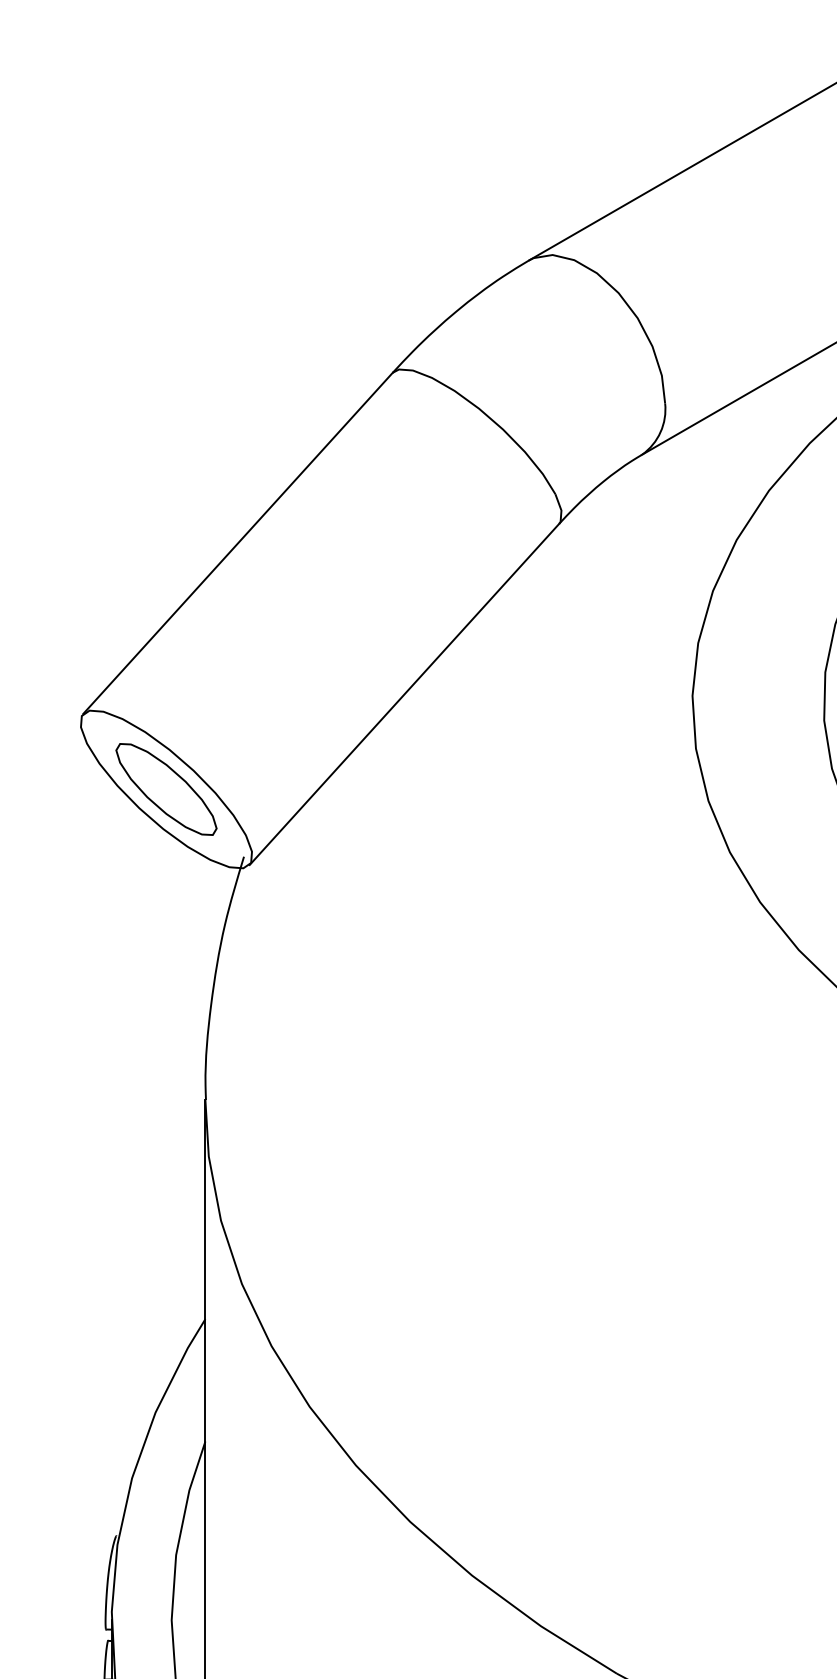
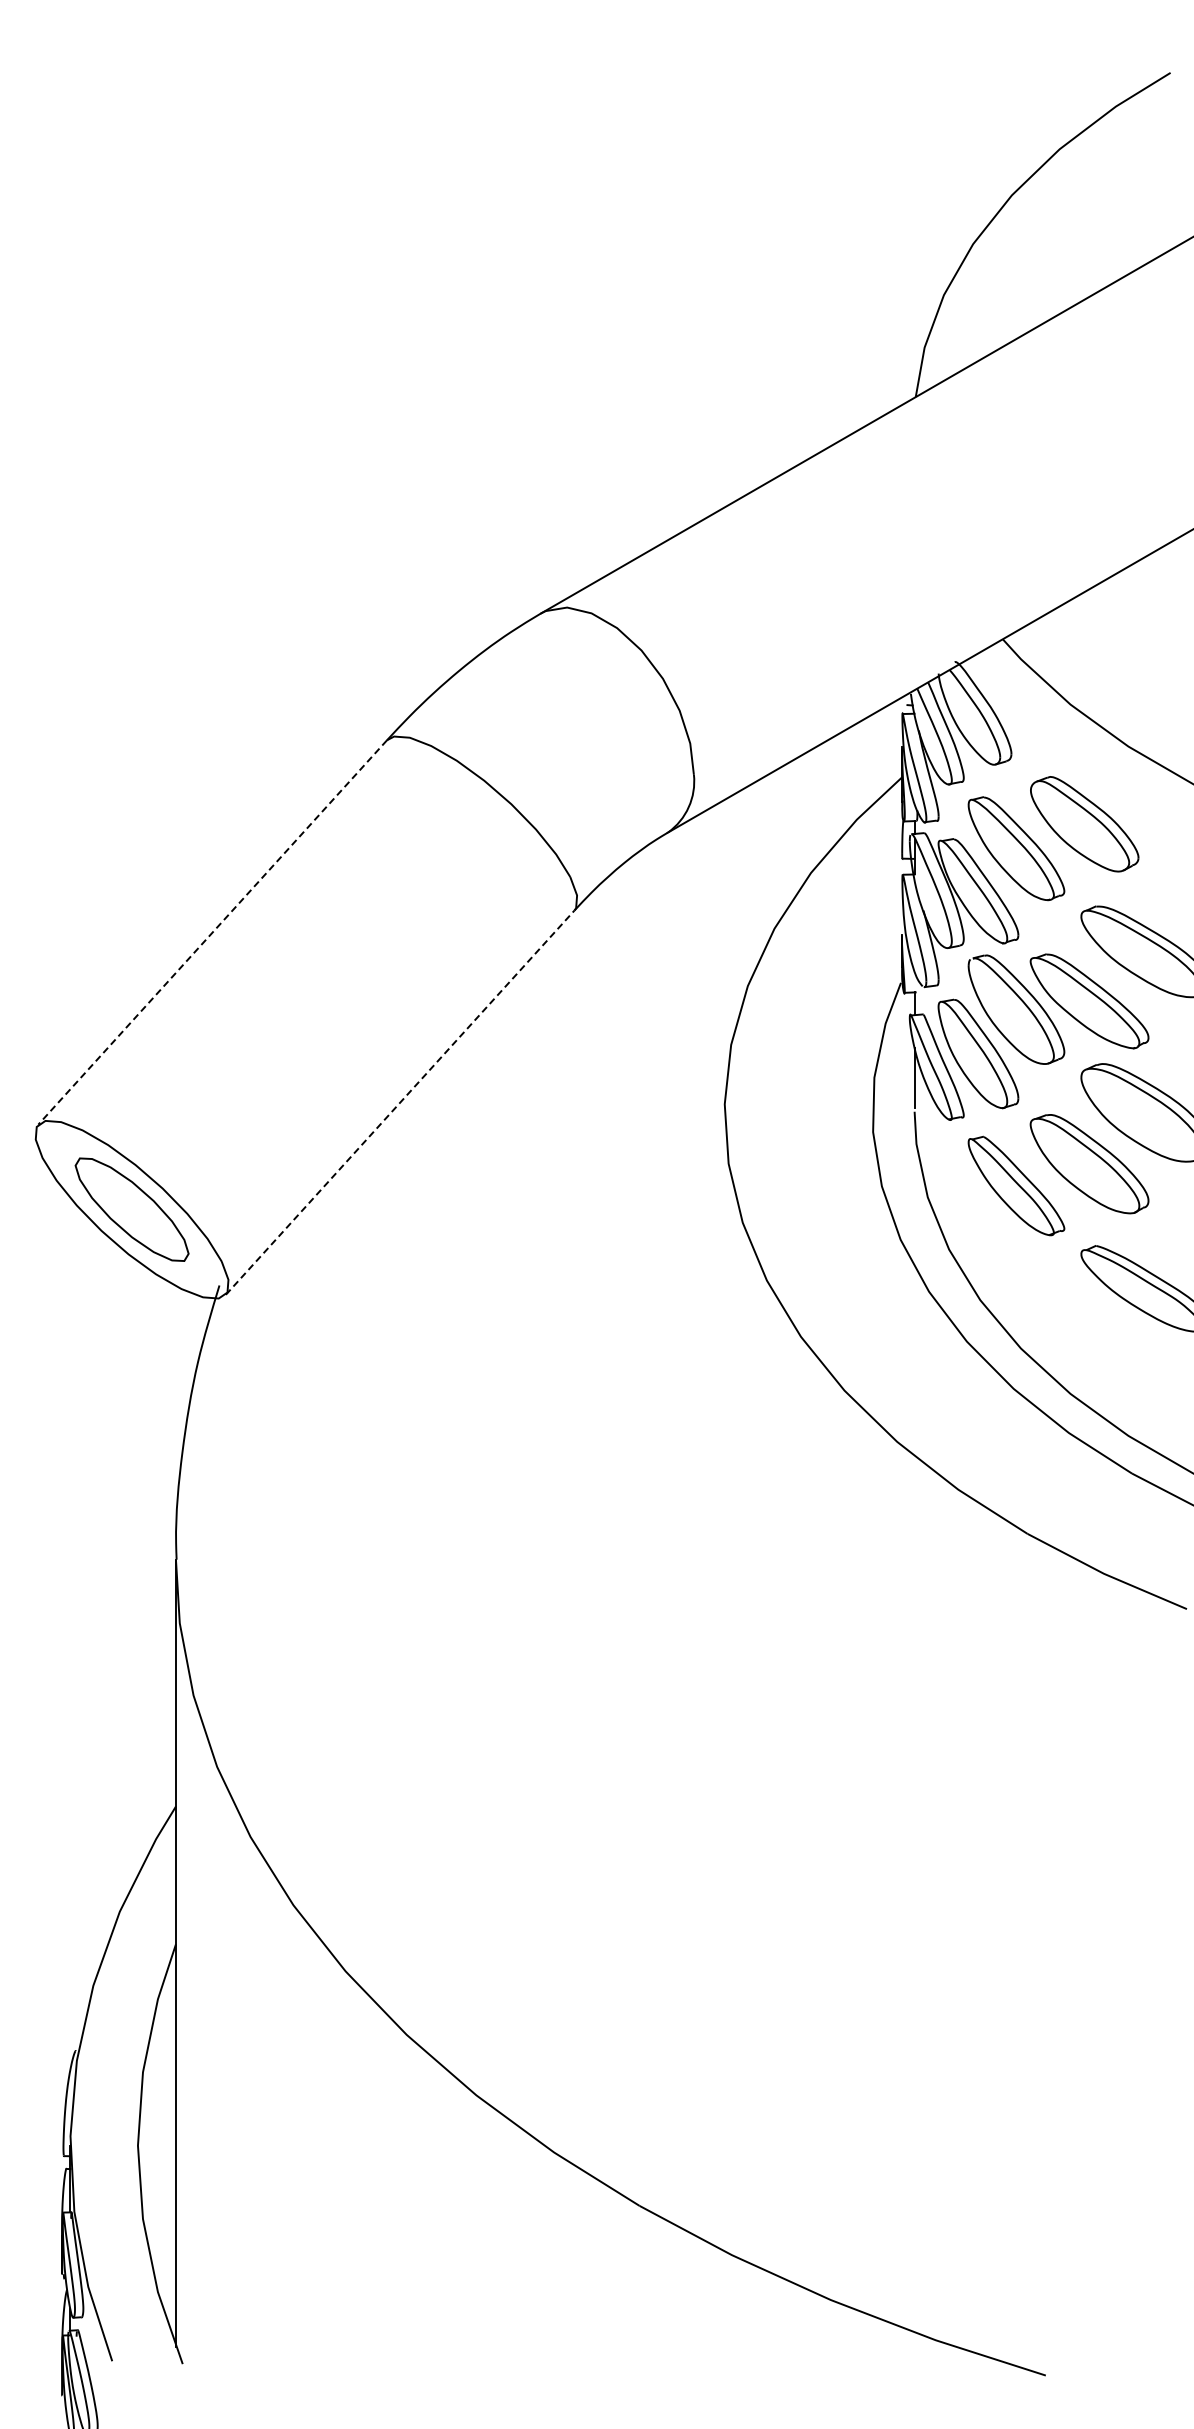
line: (237, 543) -> (212, 932), solid -> dashed
line: (404, 694) -> (400, 1102), solid -> dashed

